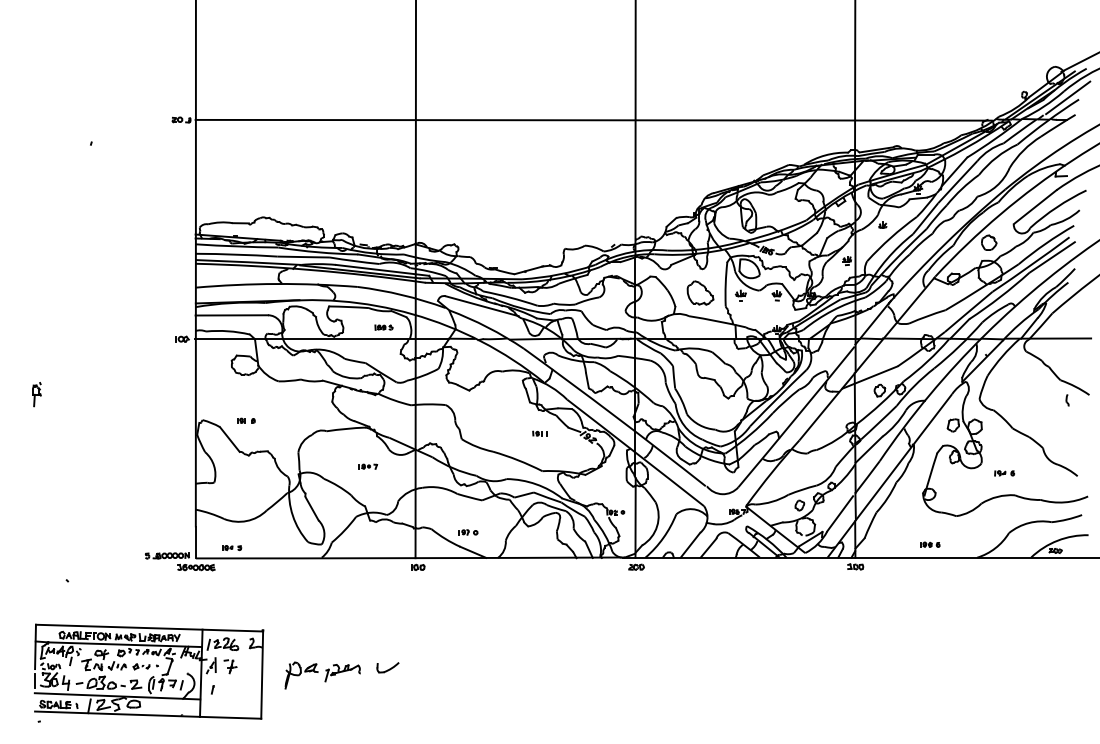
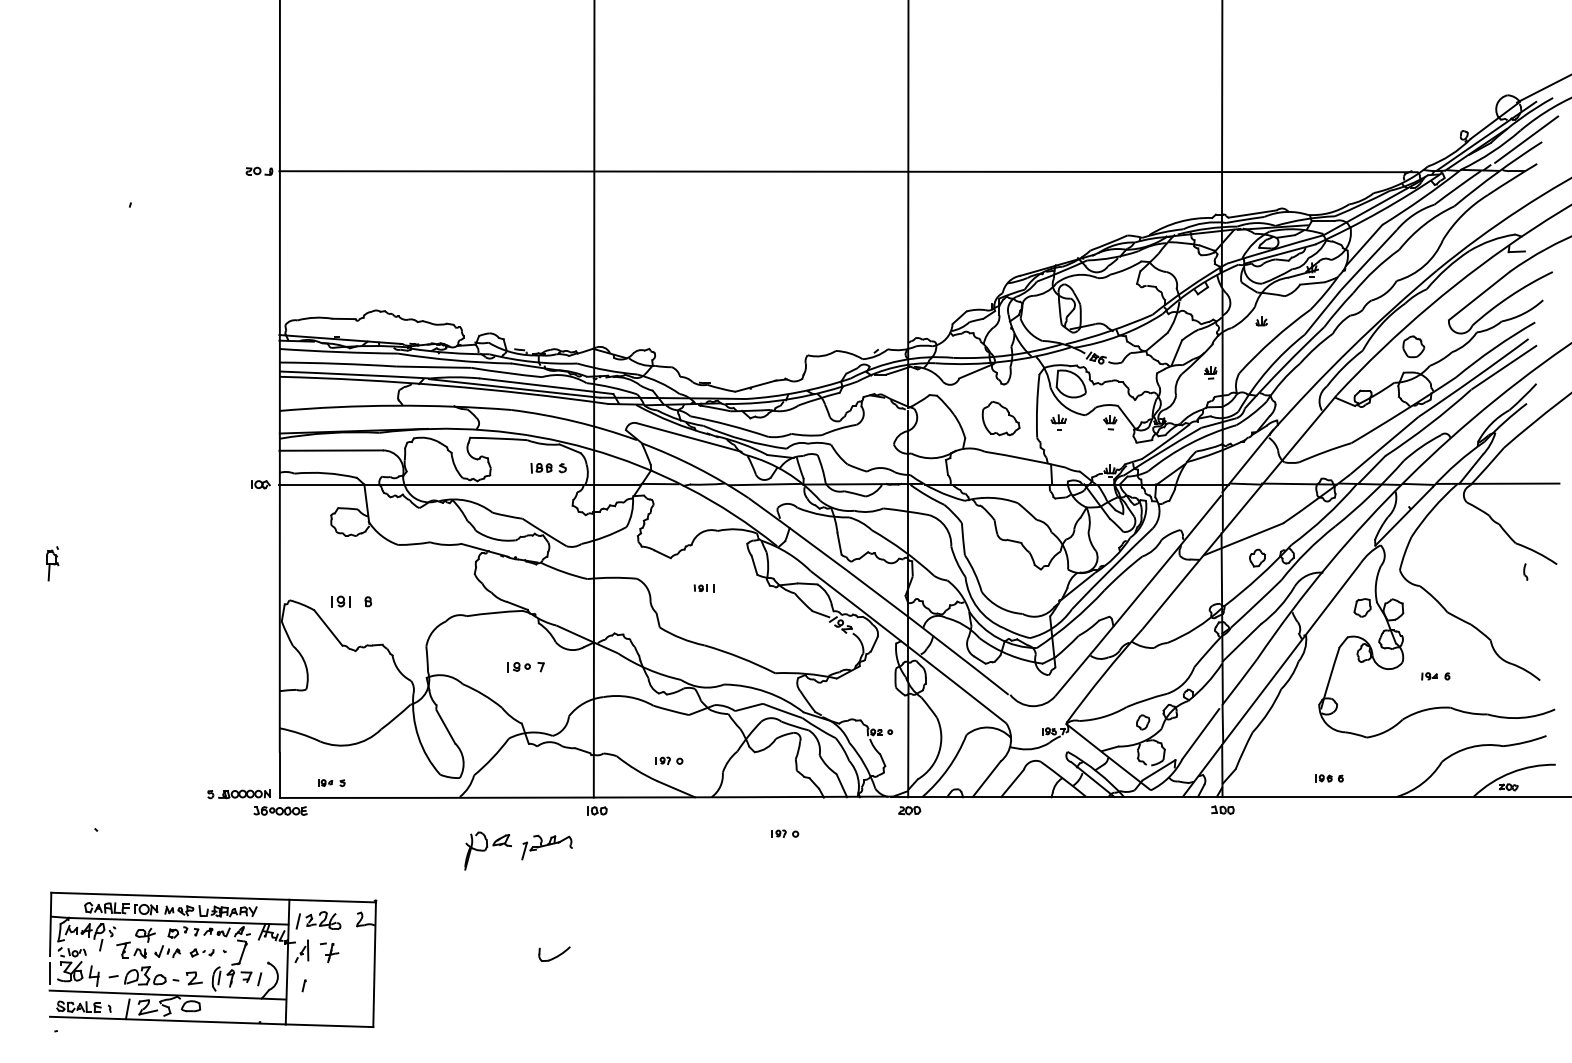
part: (383, 327) -> (548, 467), size x1.4
part: (246, 420) -> (352, 600), size x1.6
part: (539, 433) -> (703, 587), moved
part: (368, 466) -> (526, 666), size x1.4
part: (549, 583) -> (785, 833), added
part: (322, 675) -> (518, 850), moved

